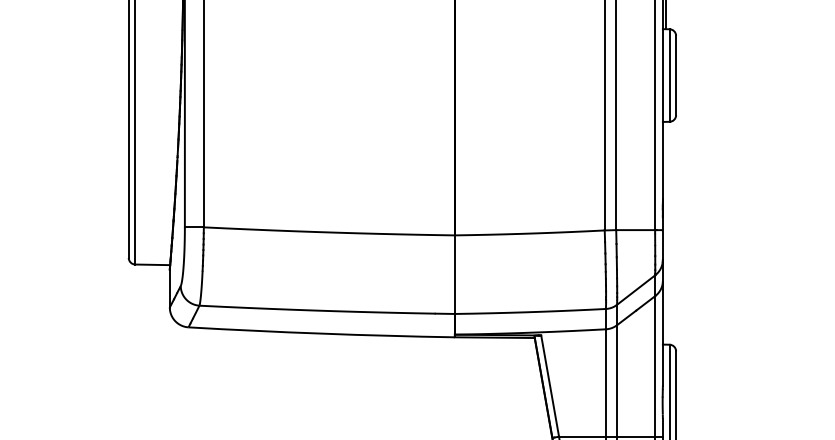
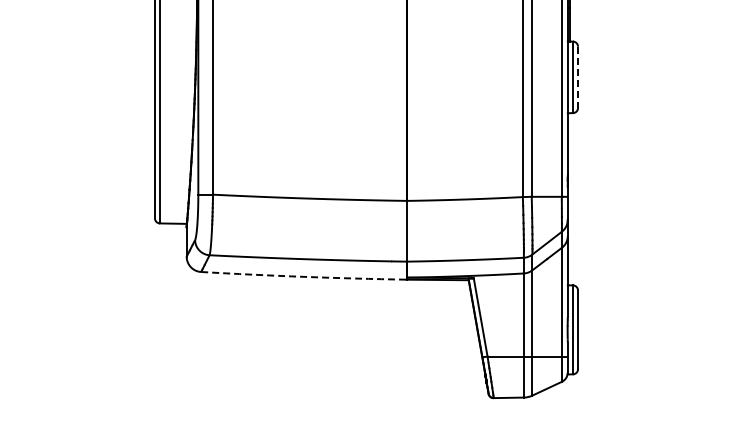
line: (676, 75) -> (578, 77), solid -> dashed
arc: (322, 333) -> (304, 276), solid -> dashed

